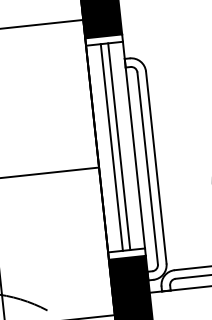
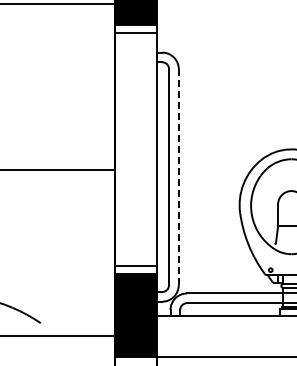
line: (119, 146) -> (140, 149), removed
line: (111, 147) -> (131, 149), removed
line: (156, 167) -> (178, 177), solid -> dashed

